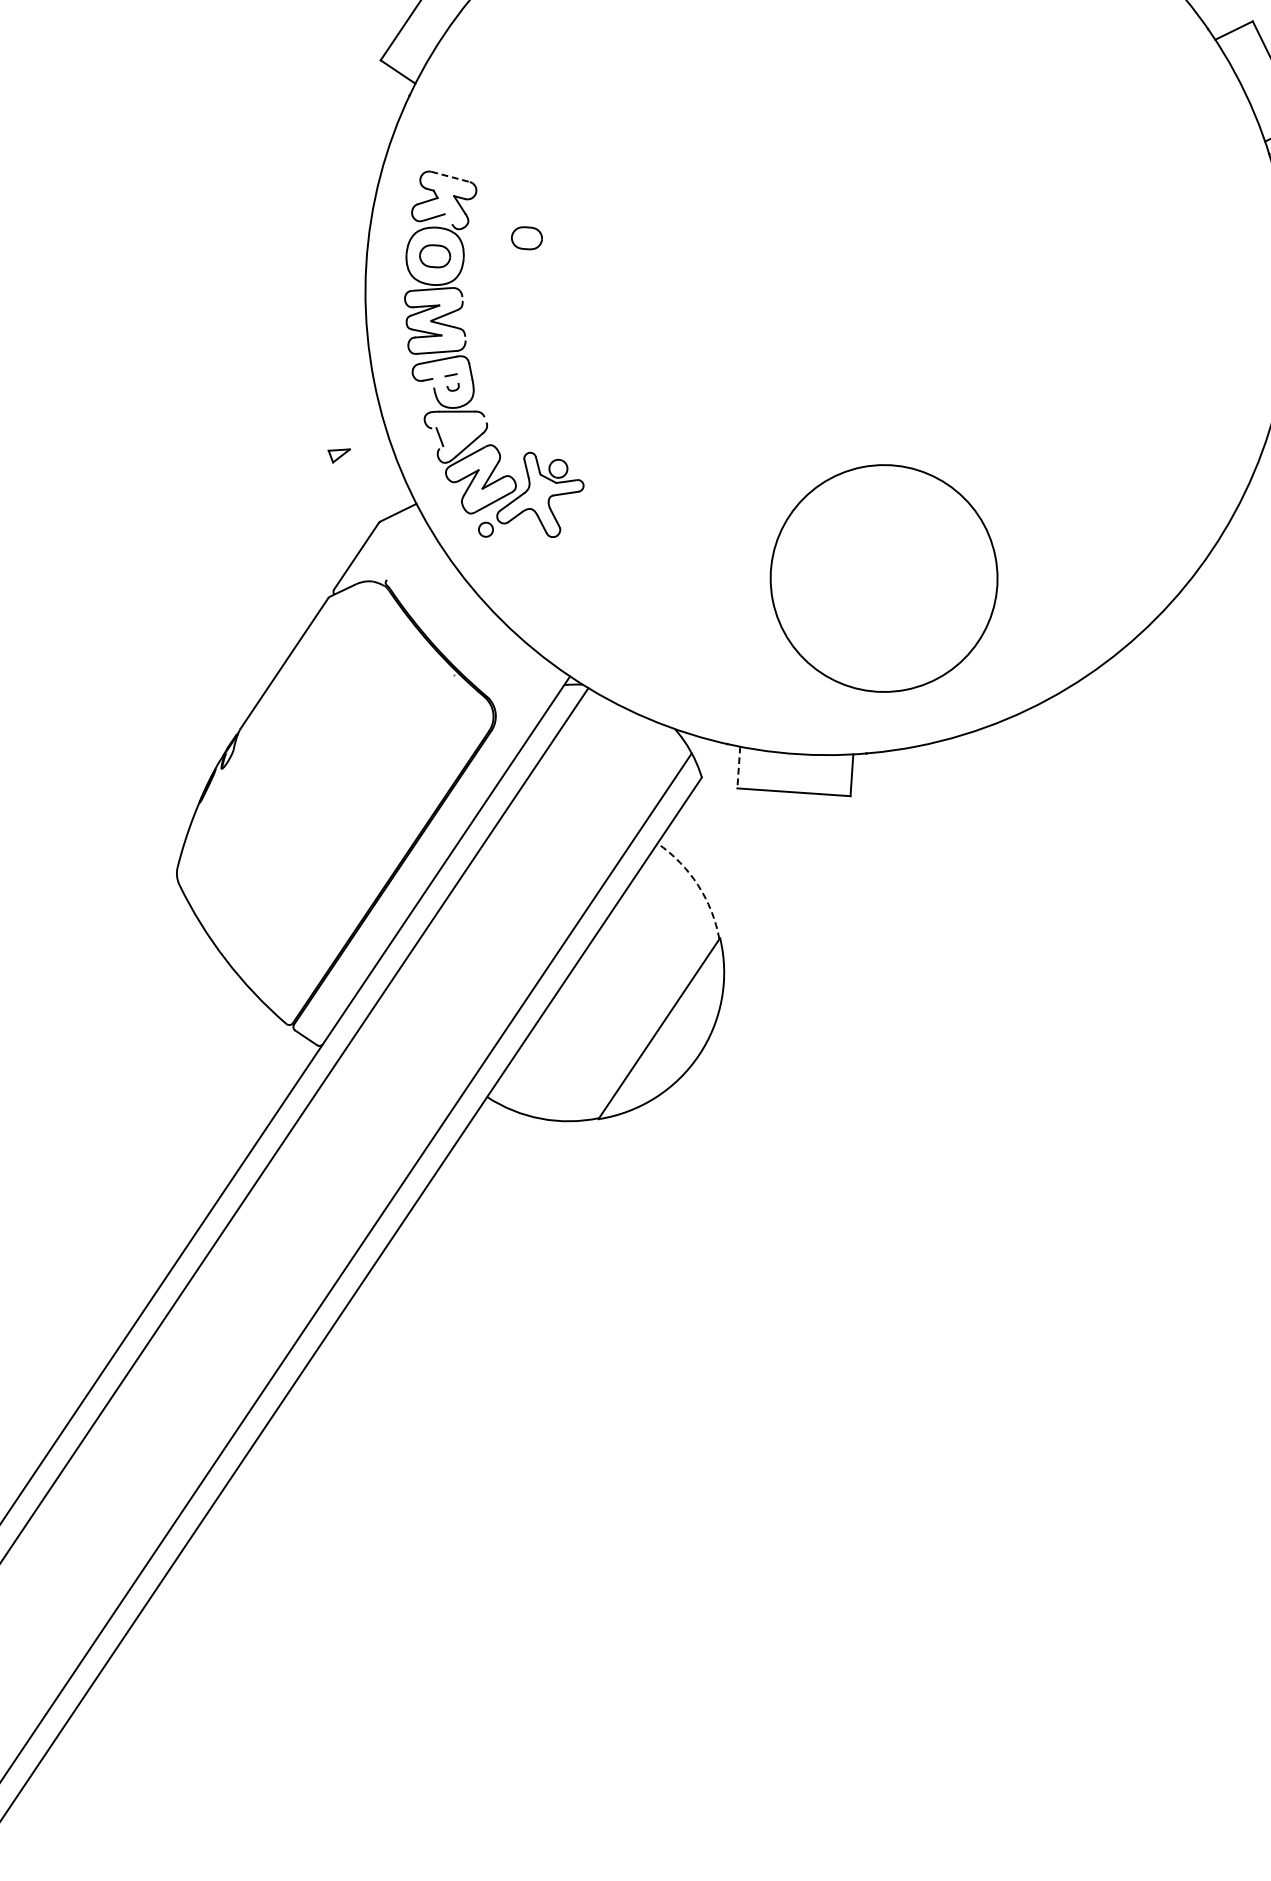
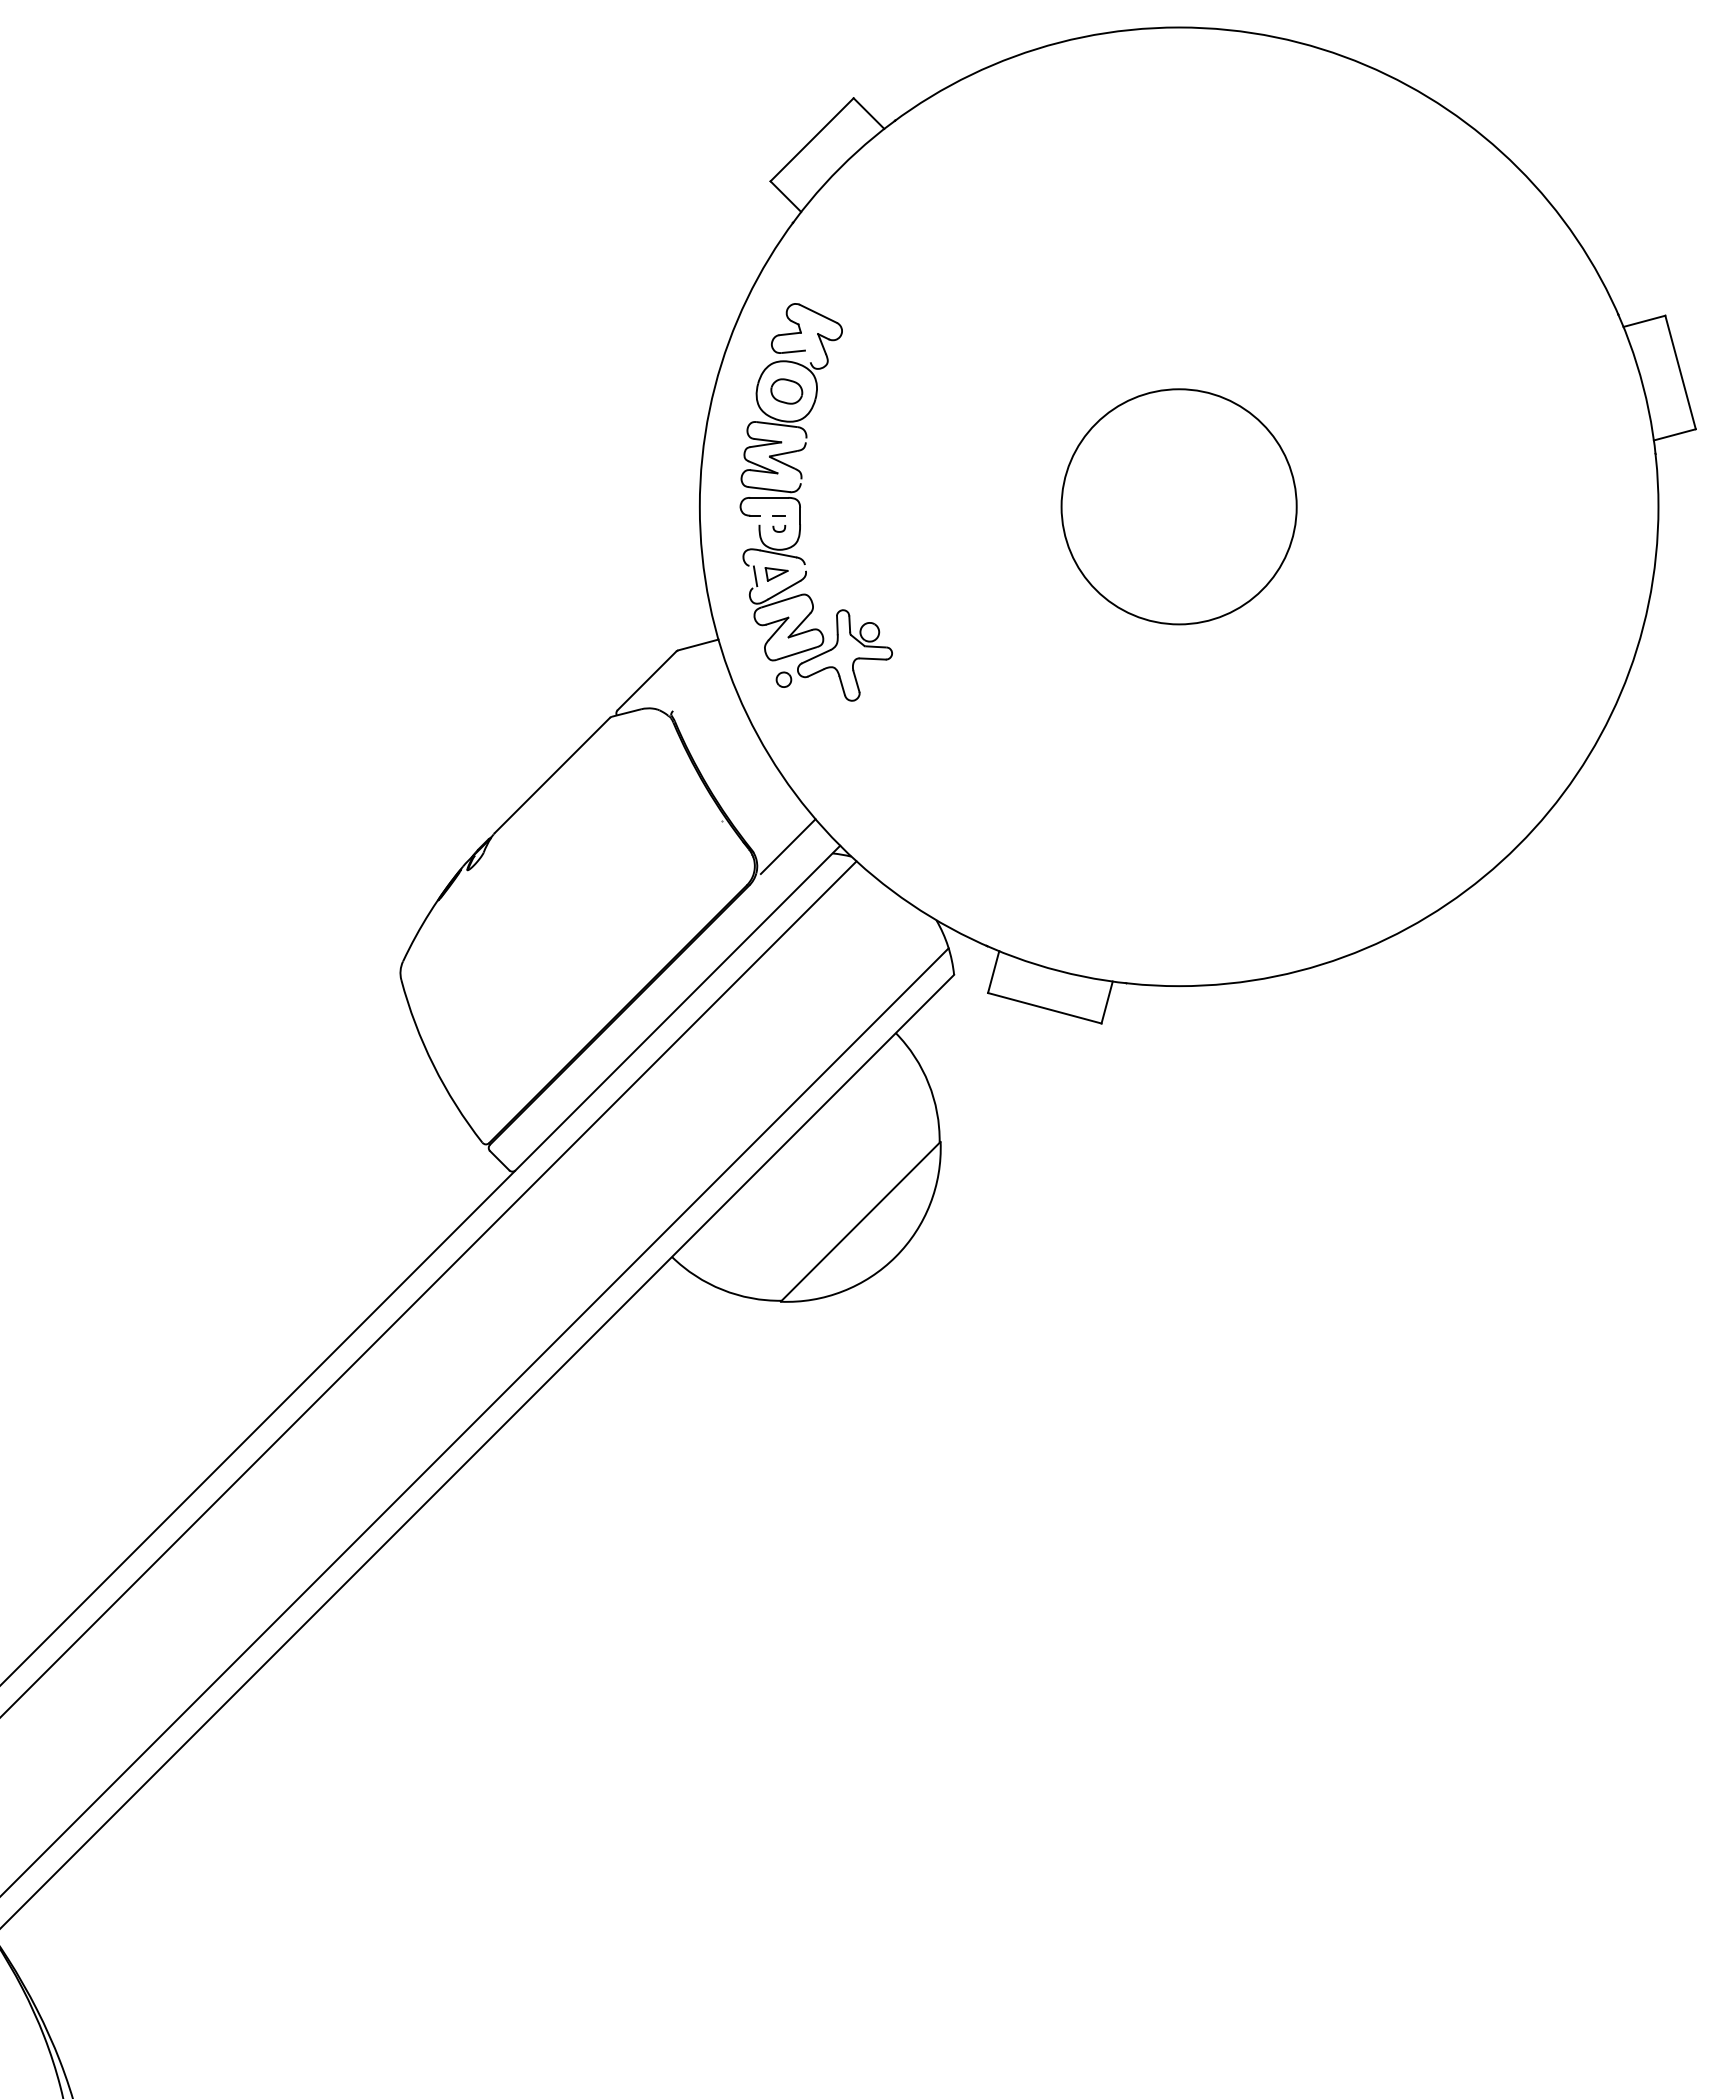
line: (450, 176) -> (818, 313), dashed -> solid
part: (526, 238) -> (883, 391), removed
part: (340, 454) -> (776, 574), moved
circle: (883, 578) -> (1178, 506), moved
line: (520, 686) -> (787, 846), added
line: (738, 767) -> (993, 972), dashed -> solid
arc: (697, 885) -> (928, 1083), dashed -> solid

